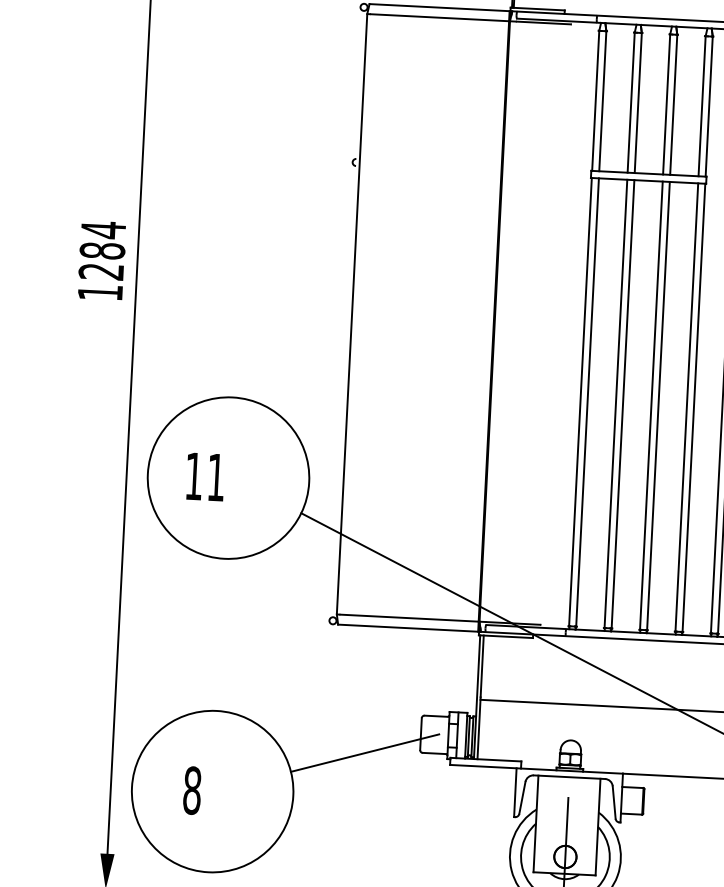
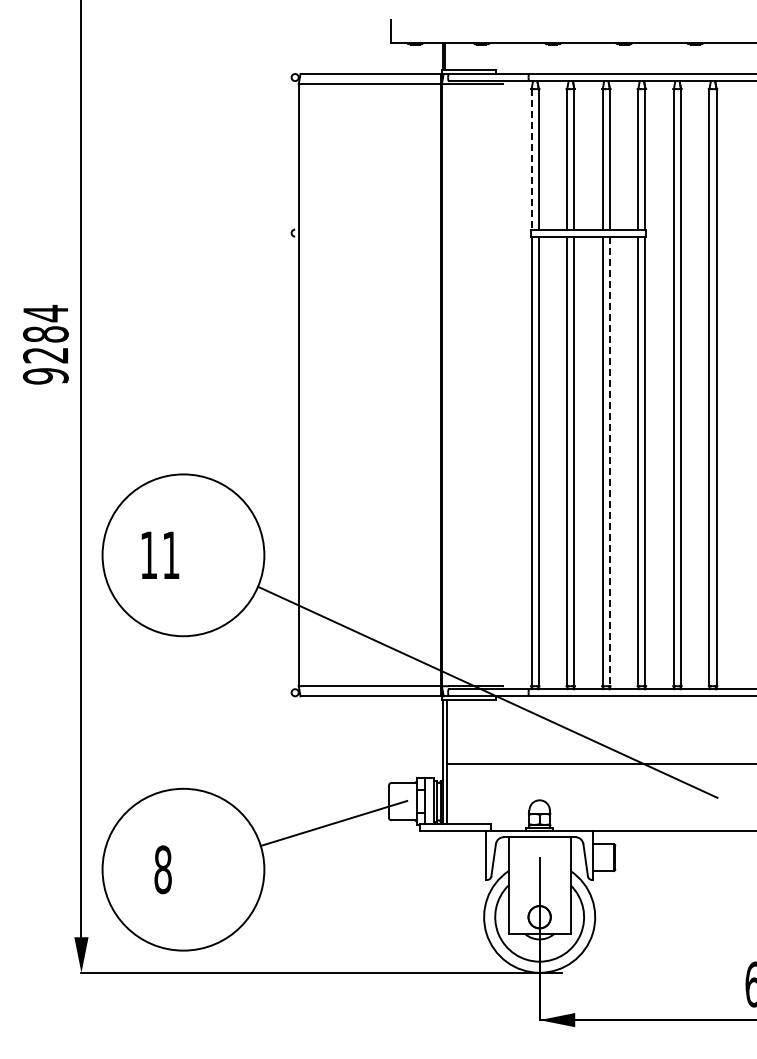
line: (595, 101) -> (531, 159), solid -> dashed
text: (99, 292) -> (45, 376), 1284 -> 9284
line: (658, 406) -> (609, 461), solid -> dashed

